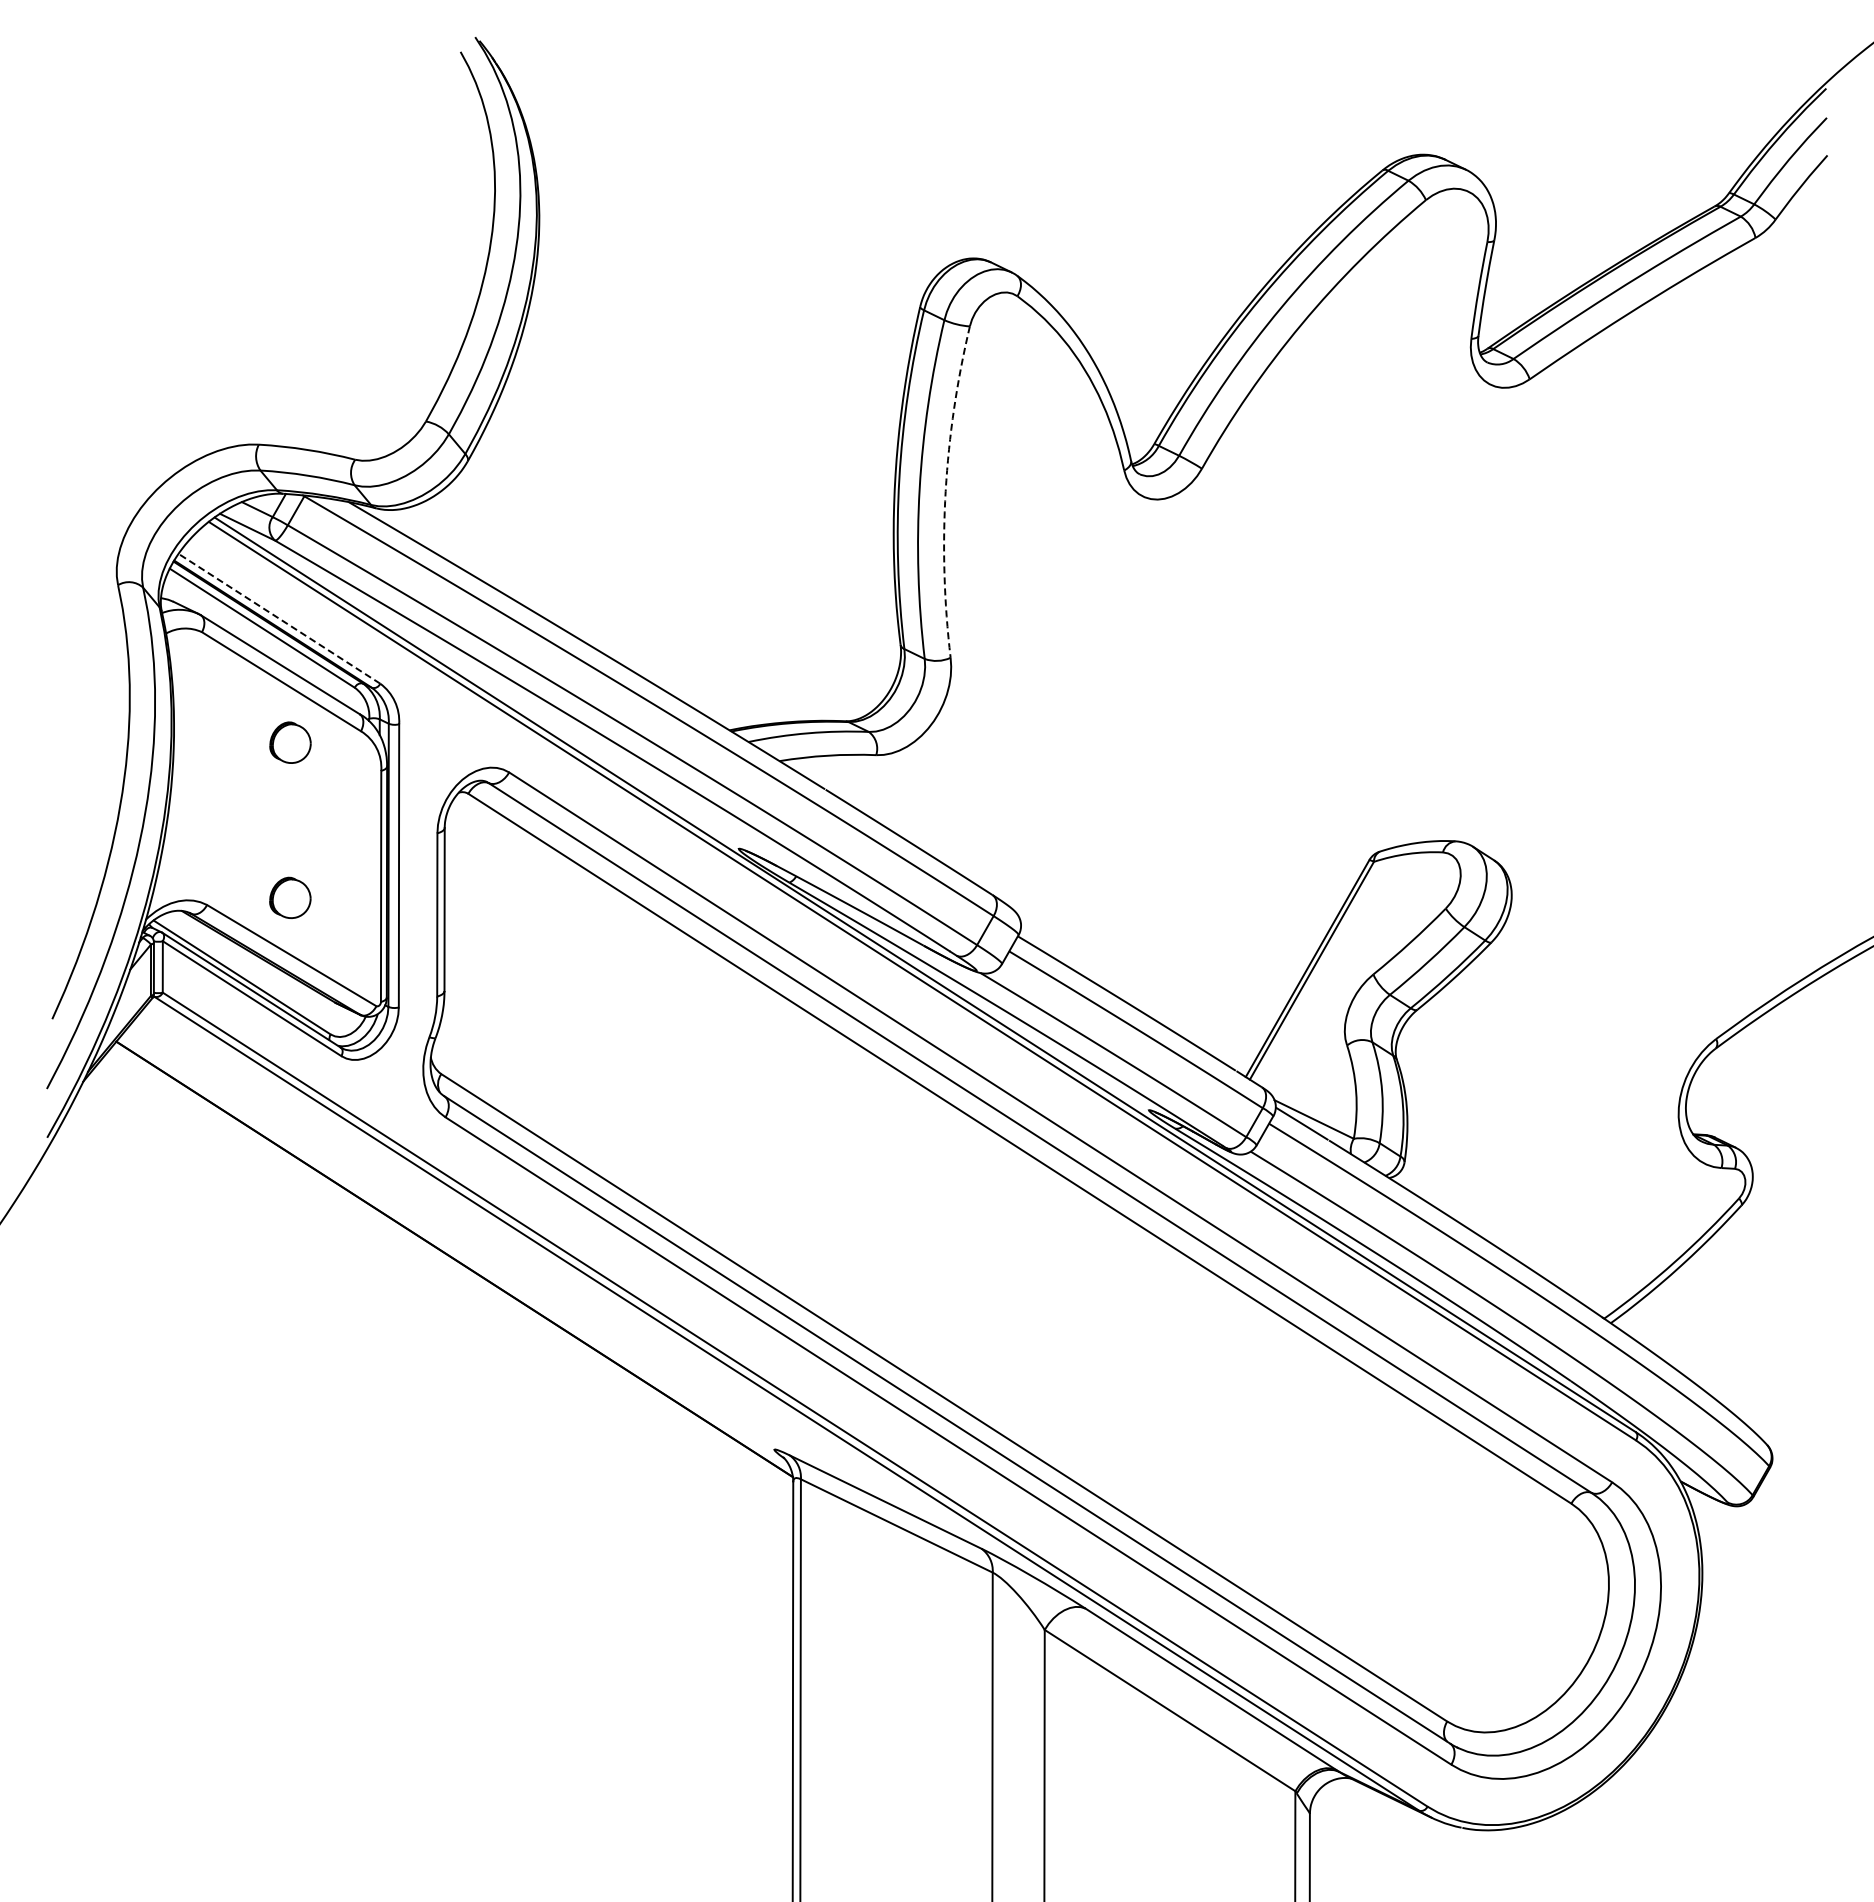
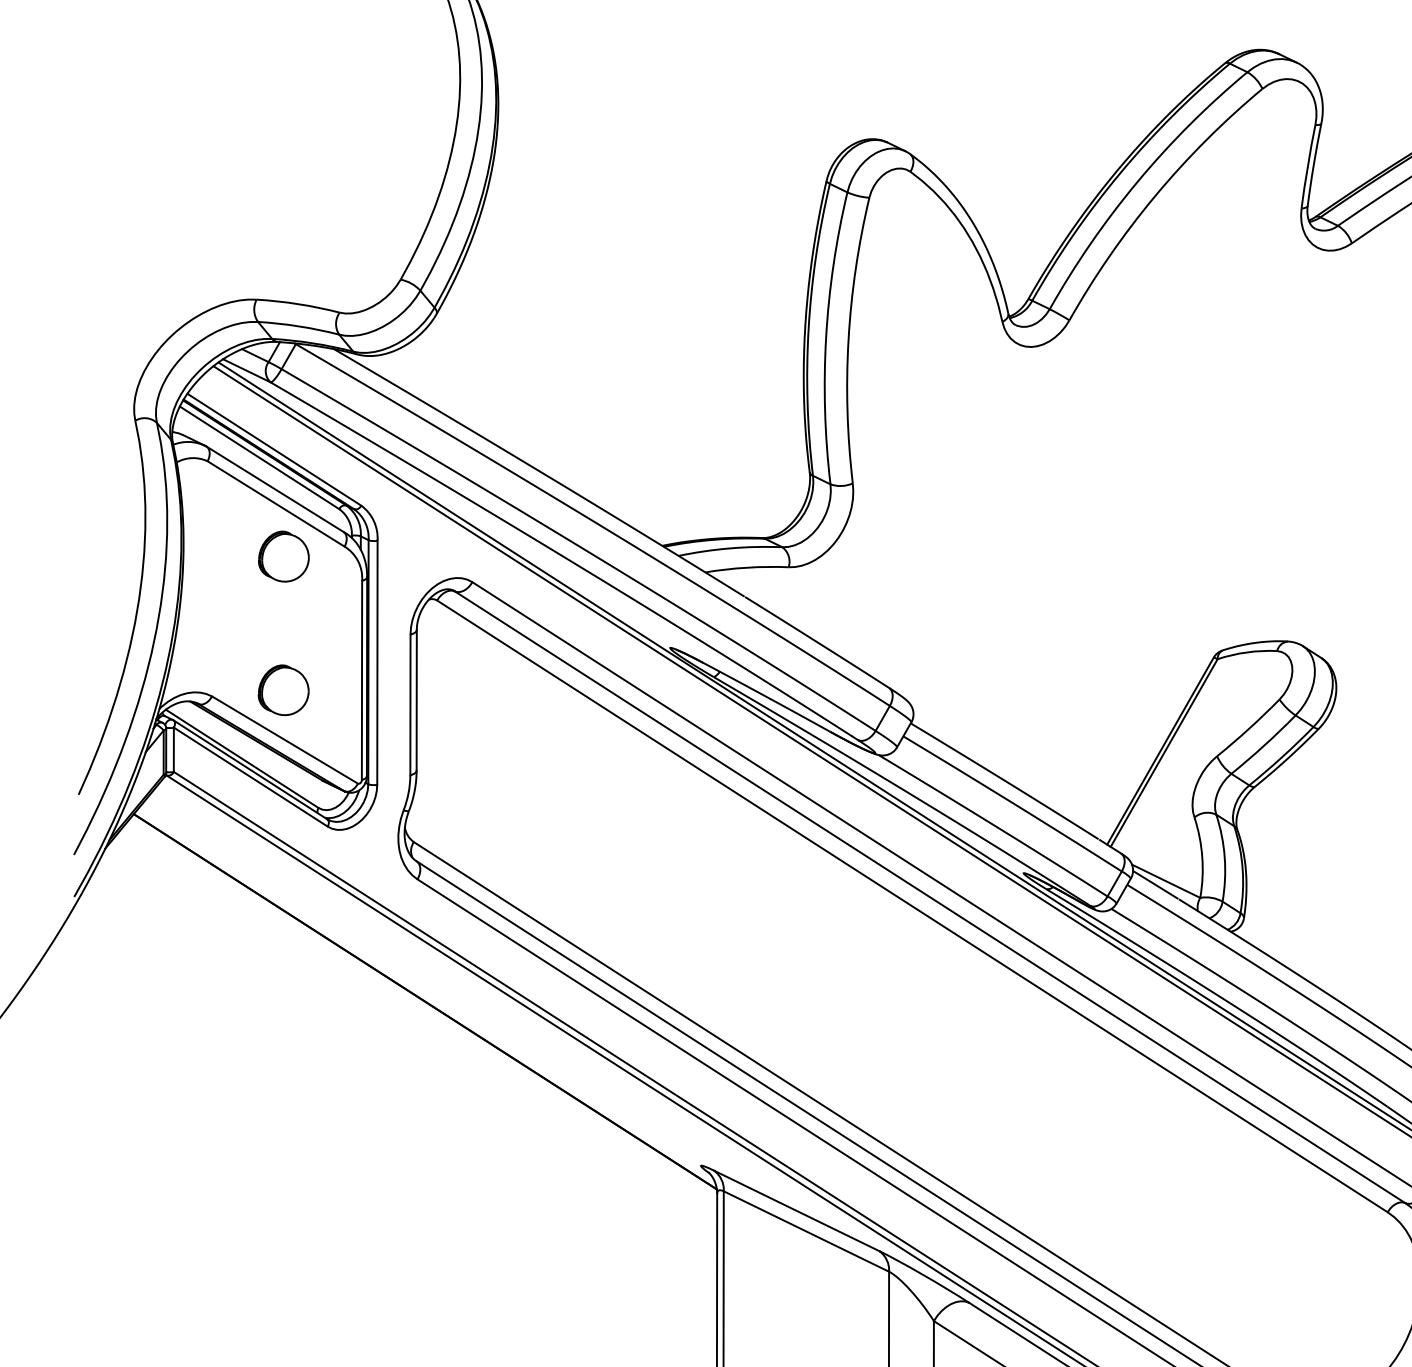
arc: (945, 491) -> (848, 340), dashed -> solid
line: (279, 618) -> (274, 449), dashed -> solid
part: (290, 742) -> (283, 556), size x1.43
part: (290, 897) -> (283, 689), size x1.43

